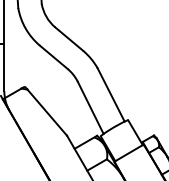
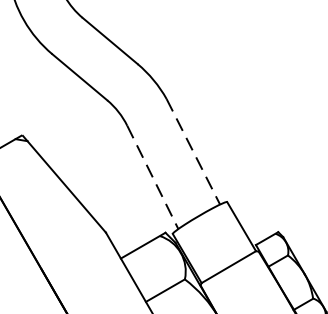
line: (111, 94) -> (194, 150), solid -> dashed
line: (90, 108) -> (152, 178), solid -> dashed

